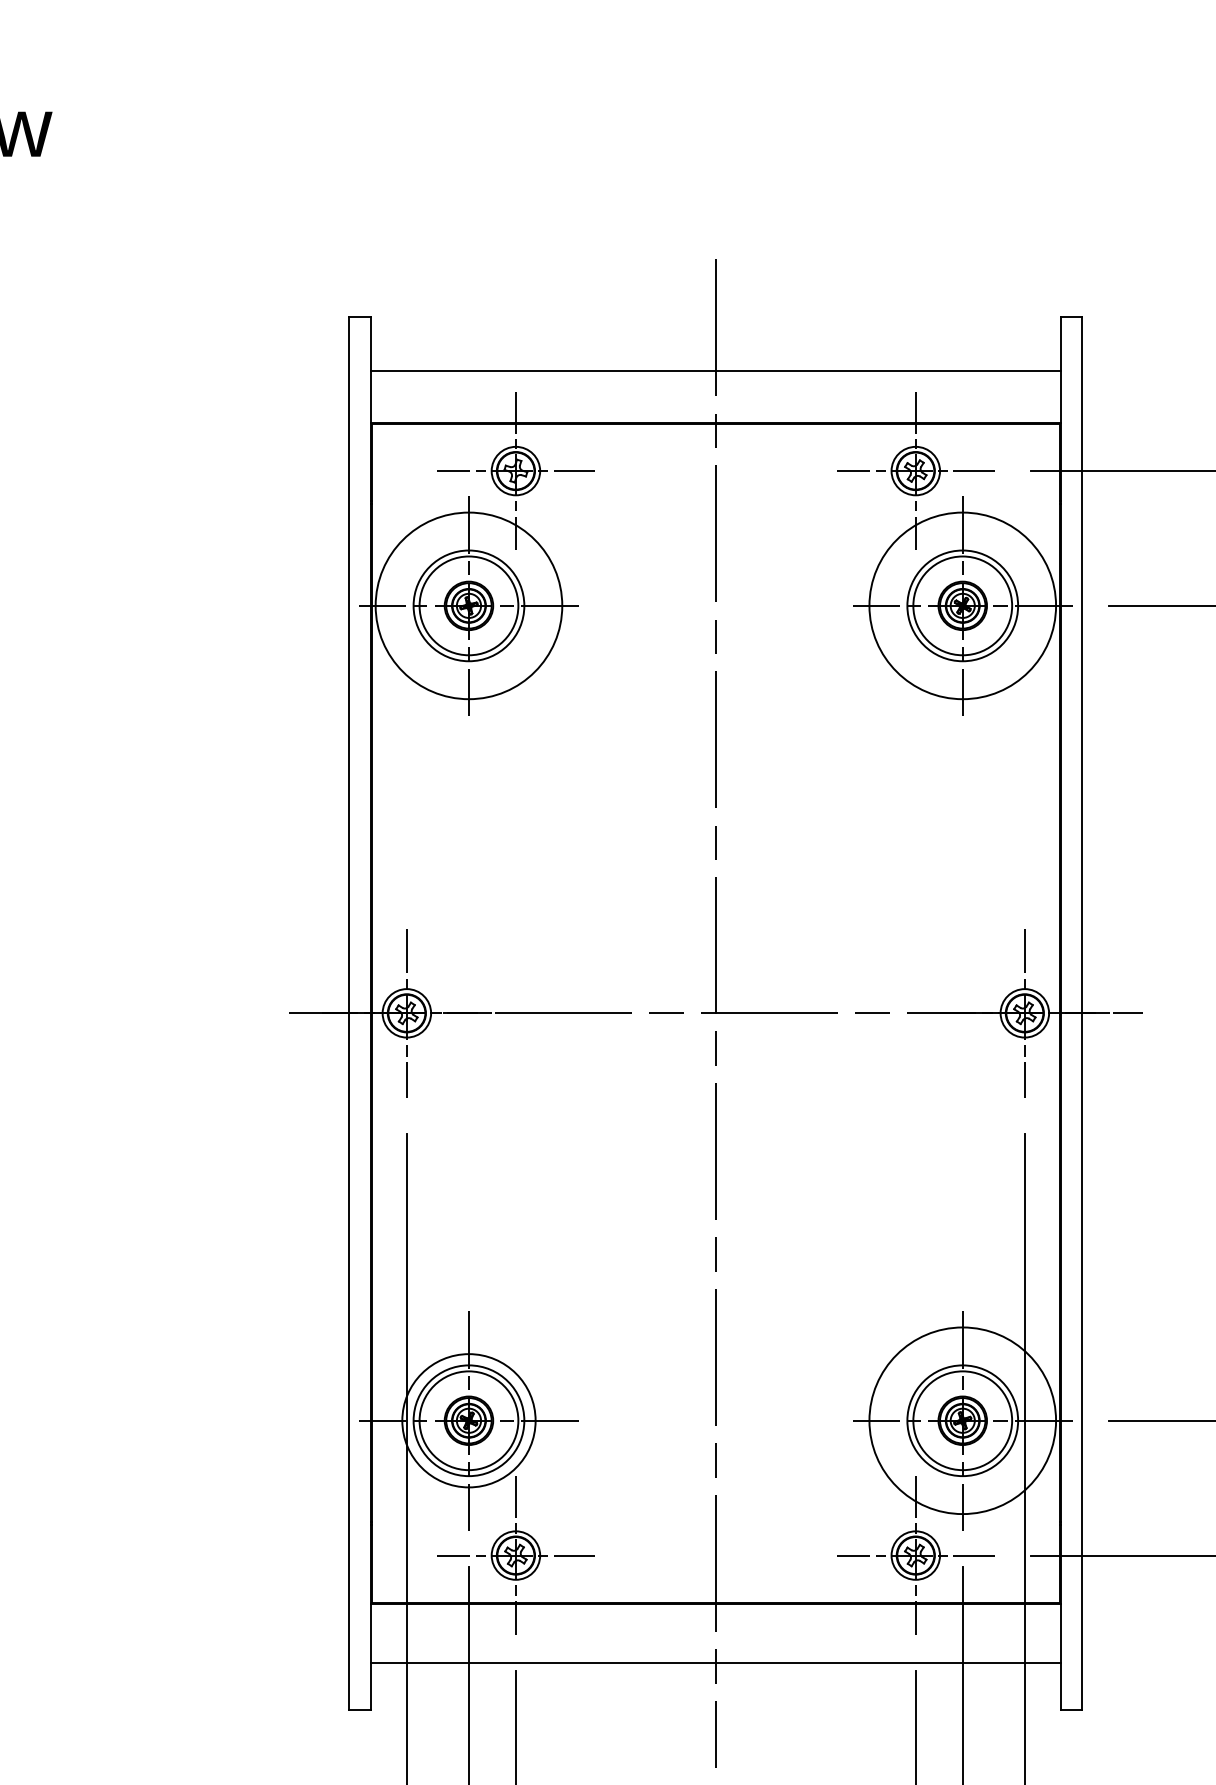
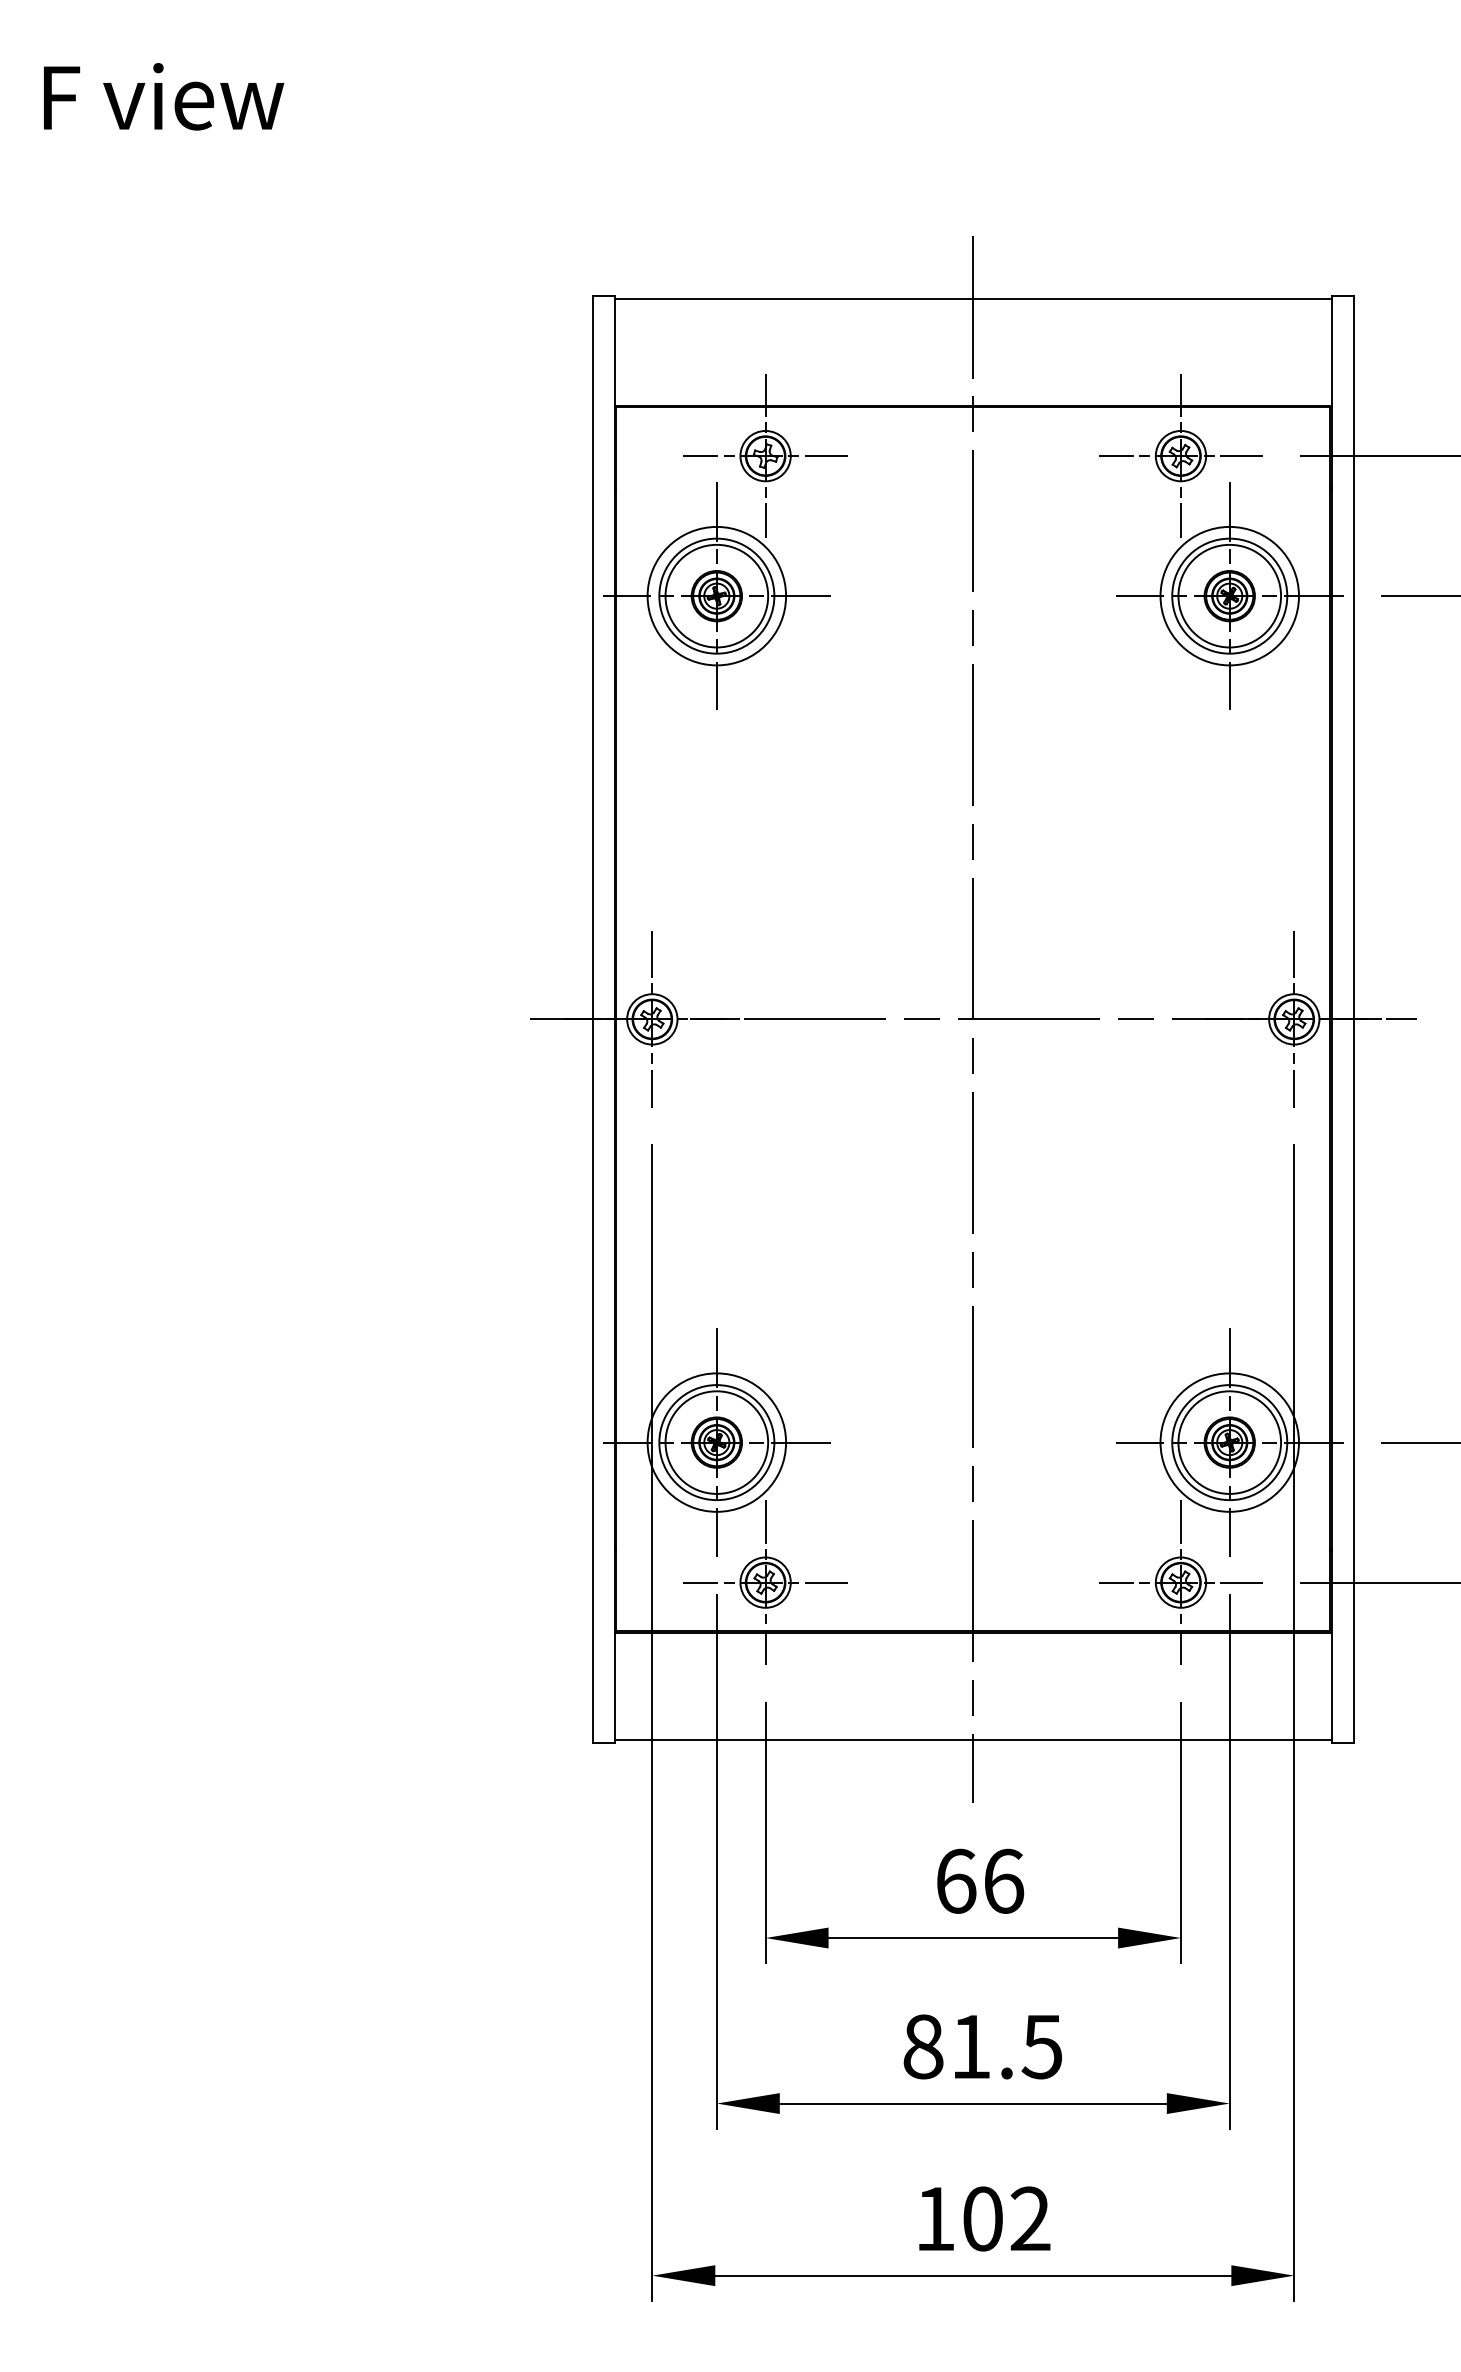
line: (716, 370) -> (973, 298), moved
circle: (468, 605) -> (716, 595), size x0.71
circle: (962, 605) -> (1229, 595), size x0.71
circle: (962, 1420) -> (1229, 1442), size x0.71
line: (716, 1662) -> (973, 1739), moved

